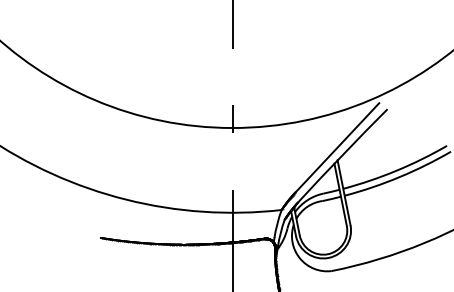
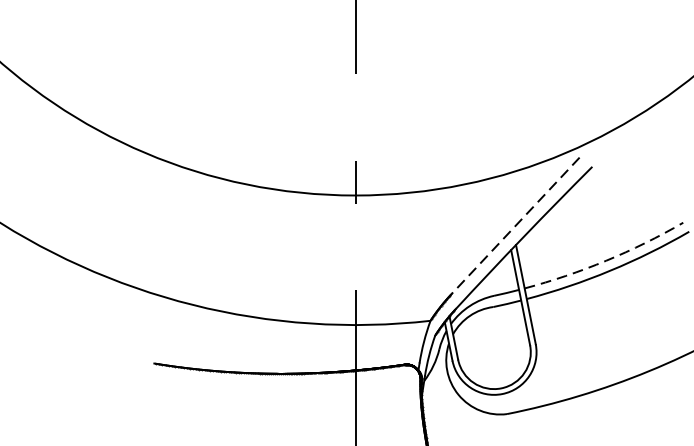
line: (337, 148) -> (515, 226), solid -> dashed
arc: (396, 170) -> (605, 260), solid -> dashed

